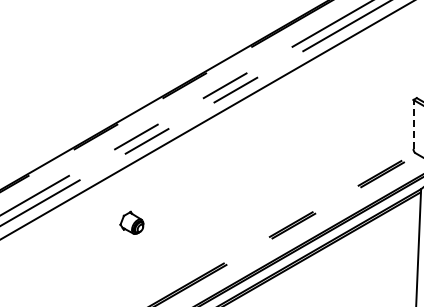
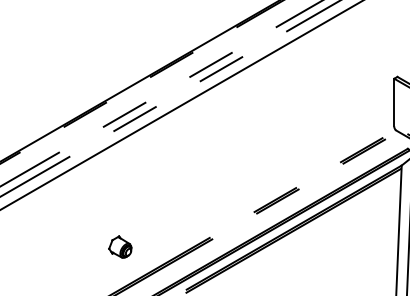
line: (413, 123) -> (394, 101), dashed -> solid
part: (131, 222) -> (119, 246), moved

